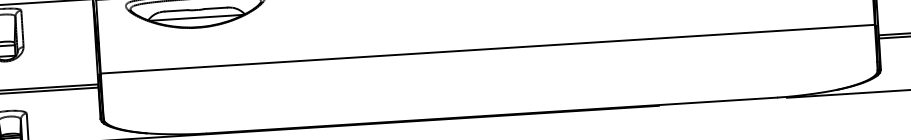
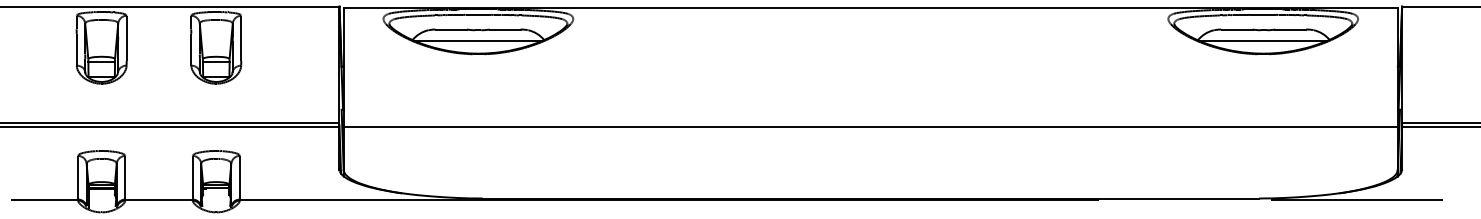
line: (487, 49) -> (870, 127), moved

